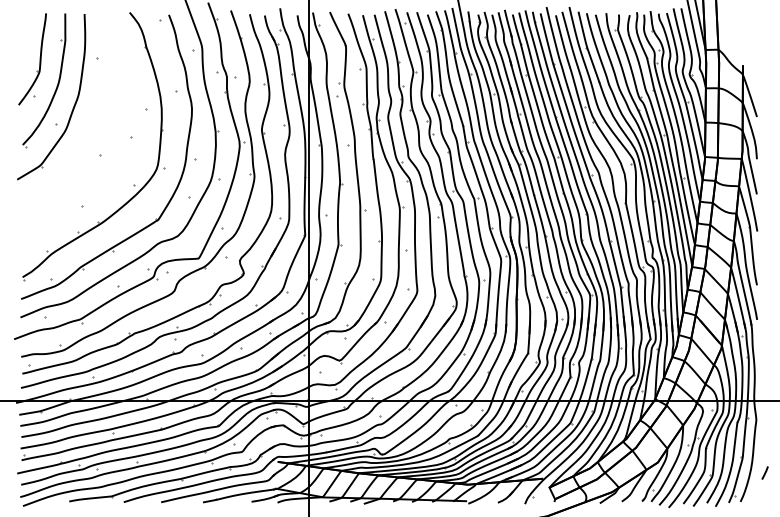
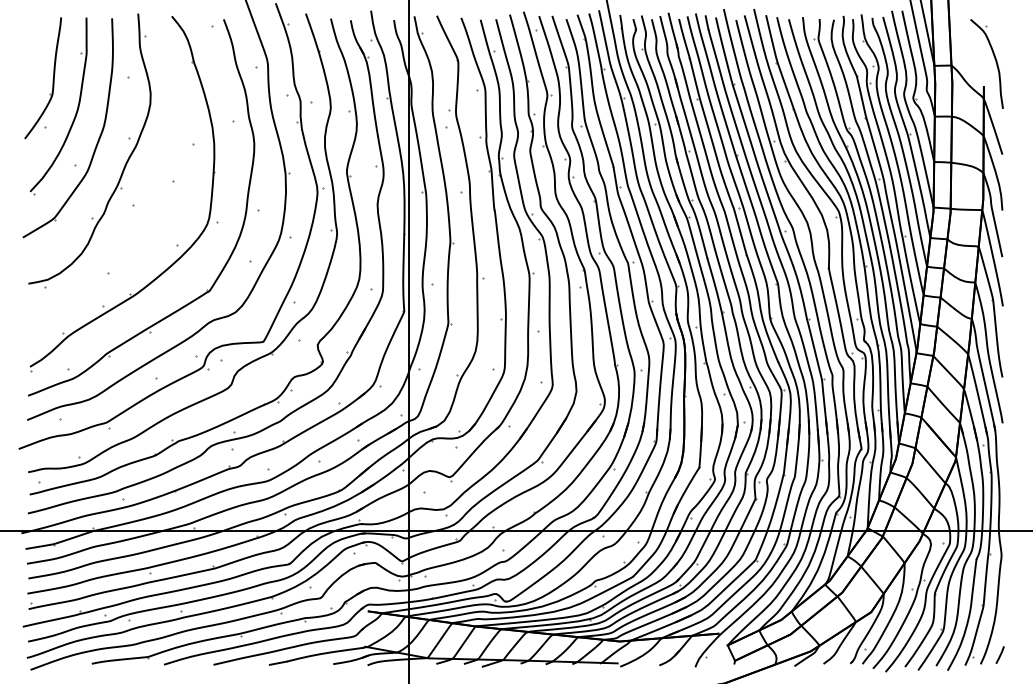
part: (750, 45) -> (994, 59), added
part: (93, 126) -> (123, 167), added
line: (764, 472) -> (999, 654), moved

